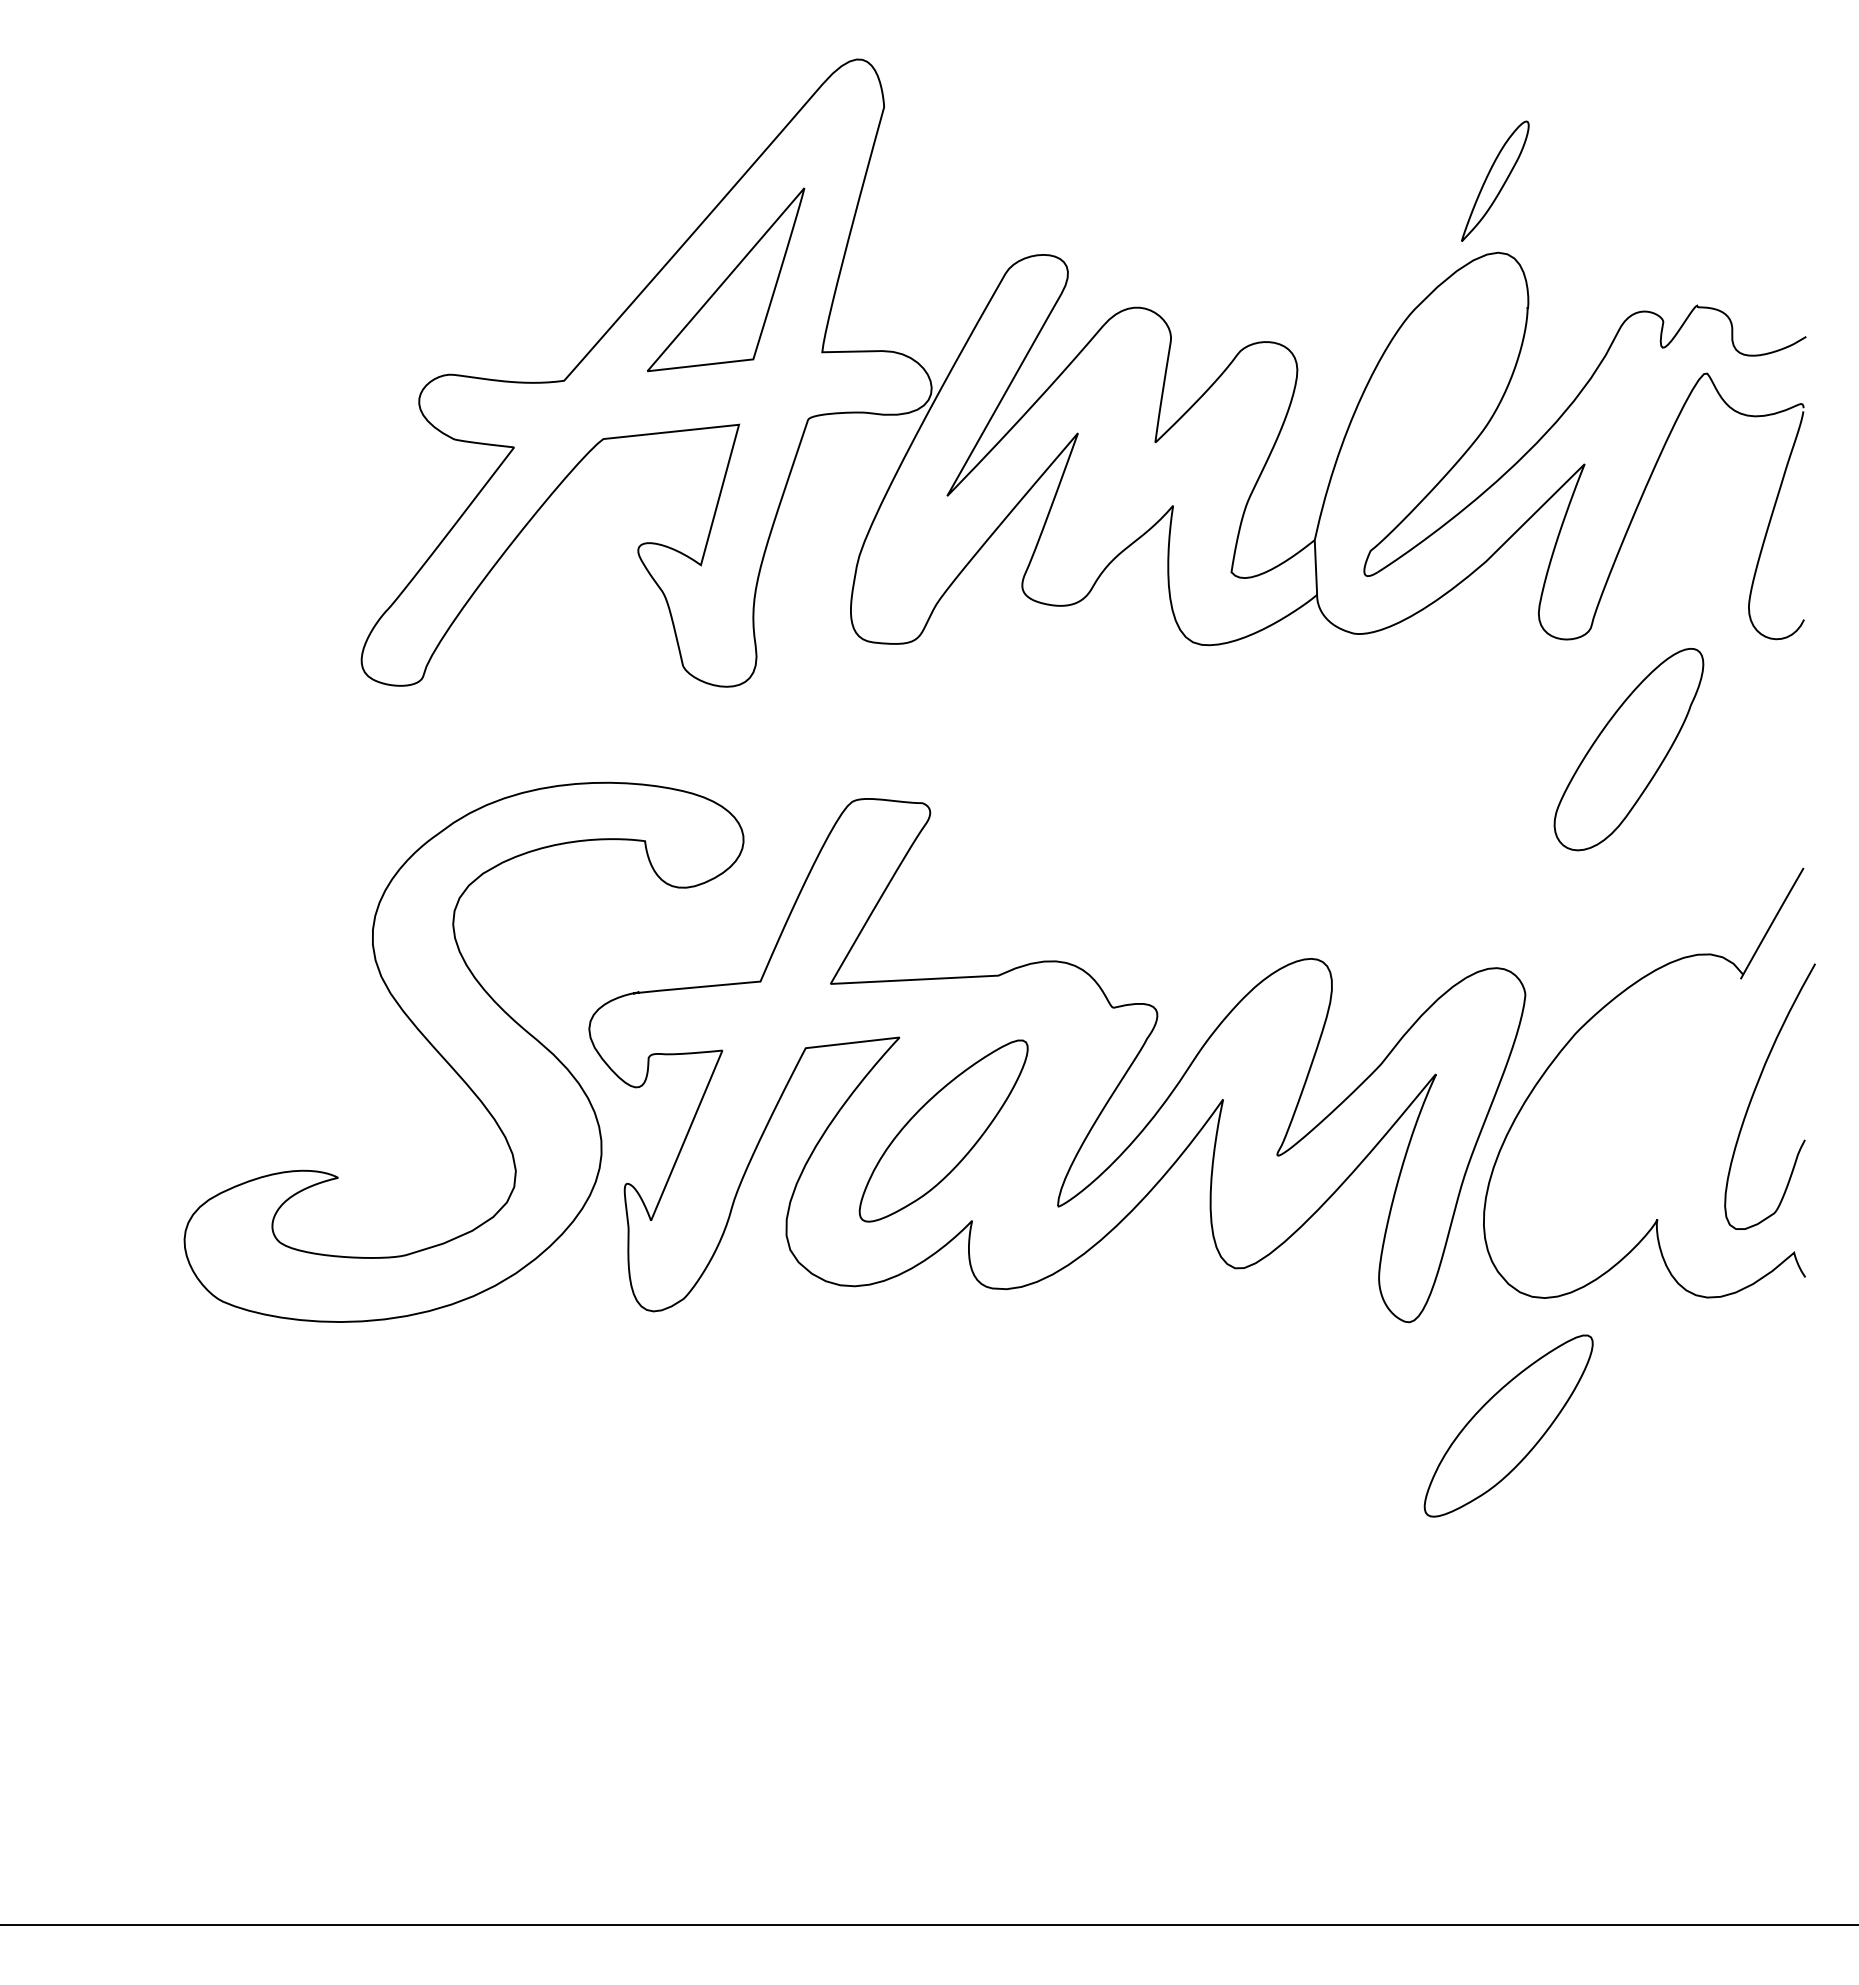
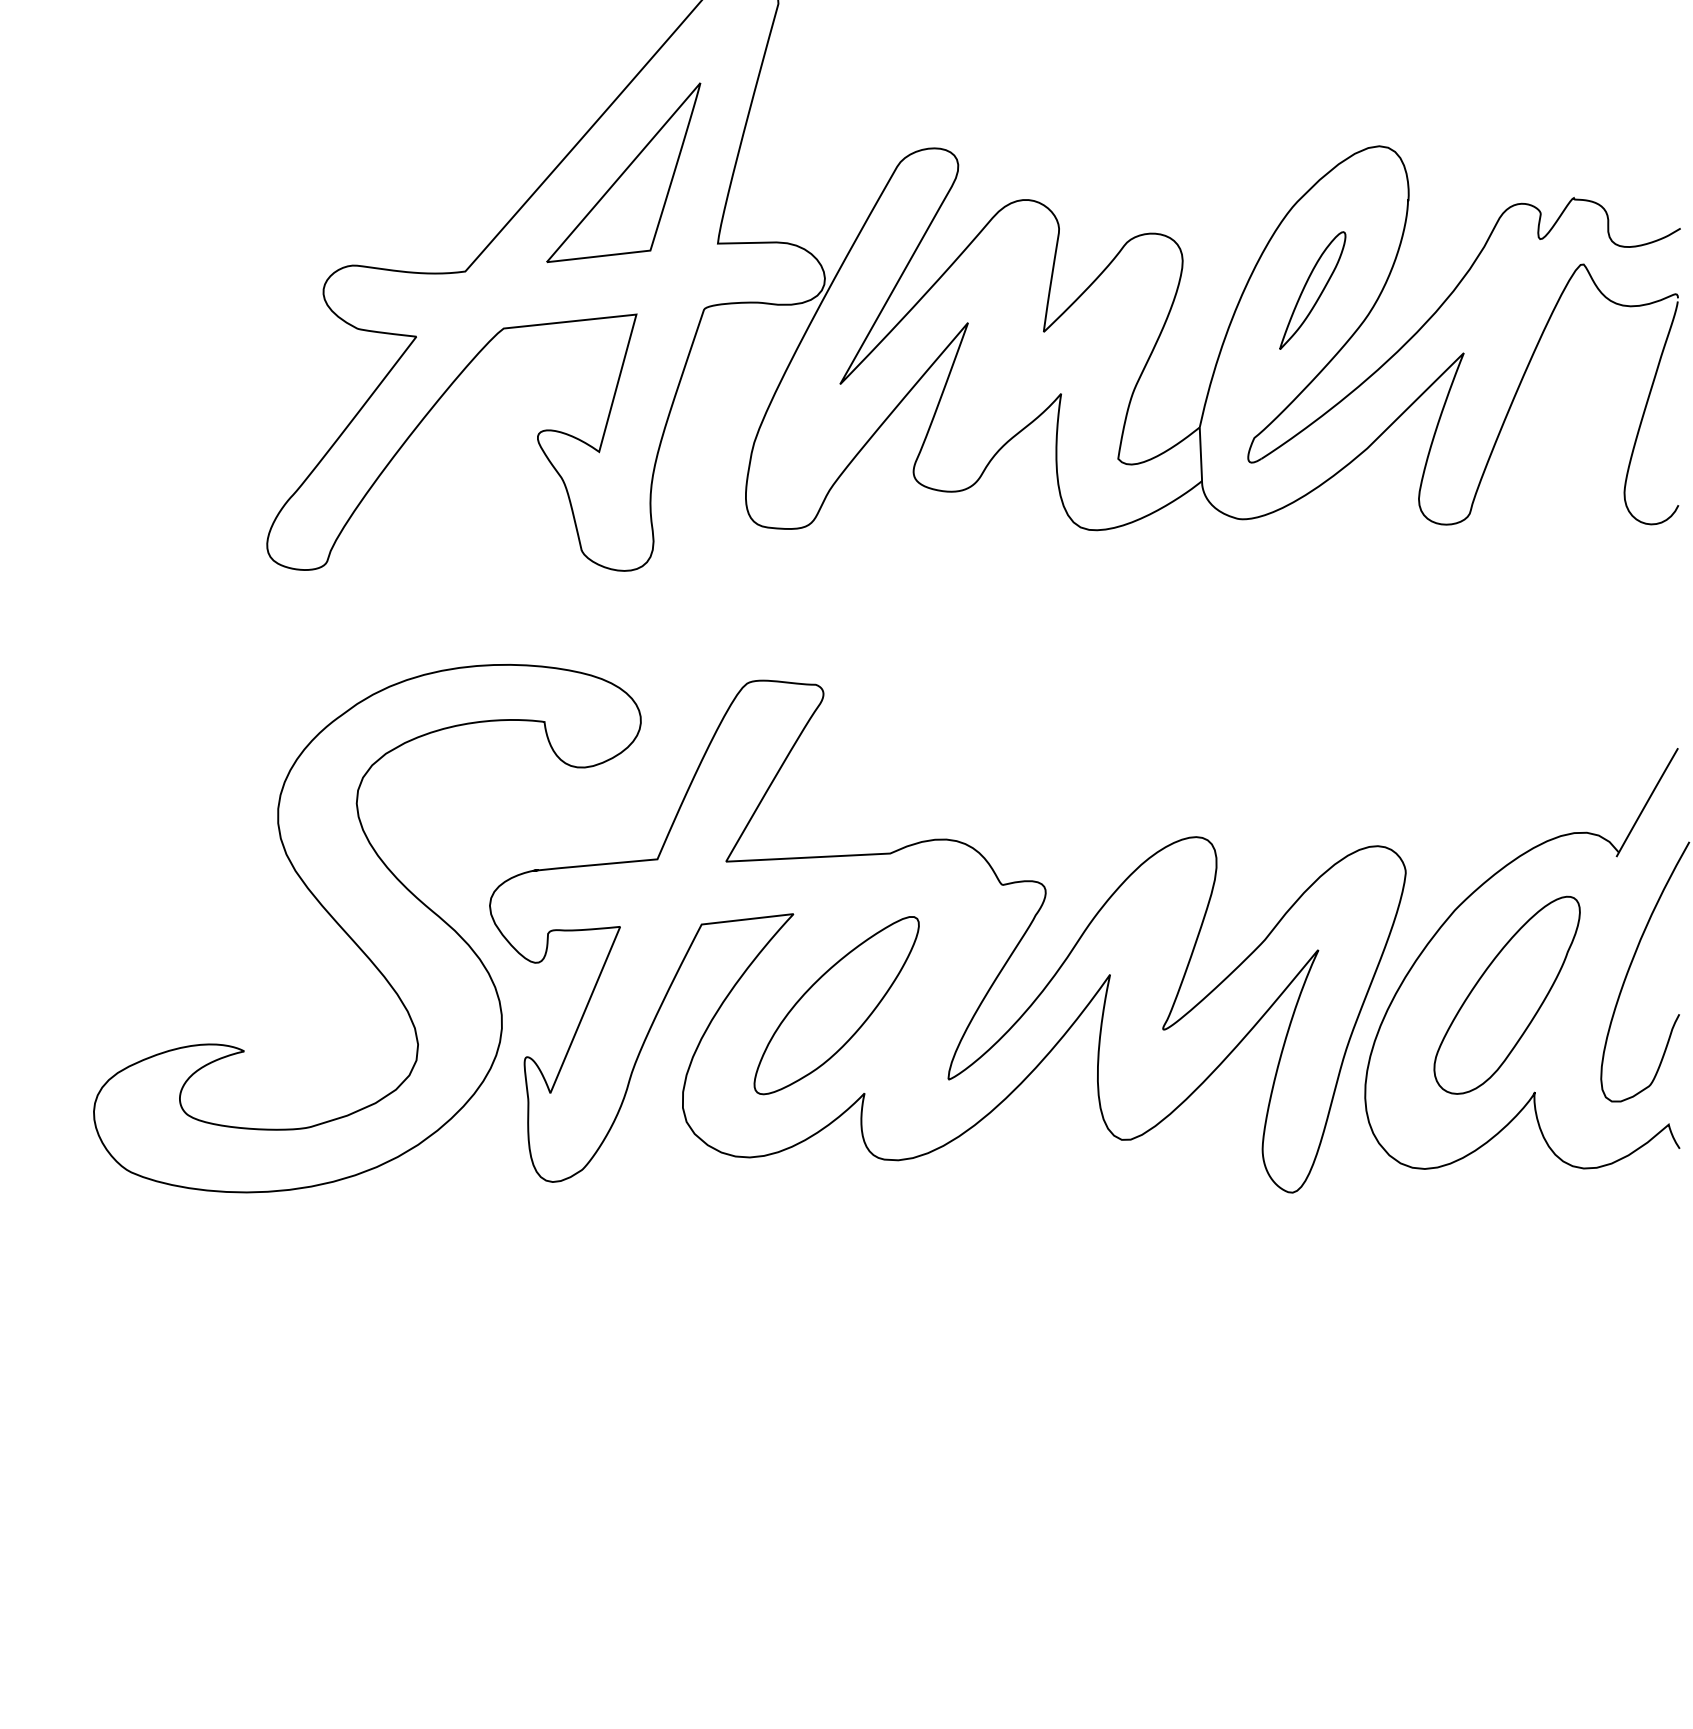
part: (1495, 180) -> (1312, 289), moved
part: (1628, 749) -> (1506, 995), moved
part: (1508, 1425) -> (1389, 1293), removed

